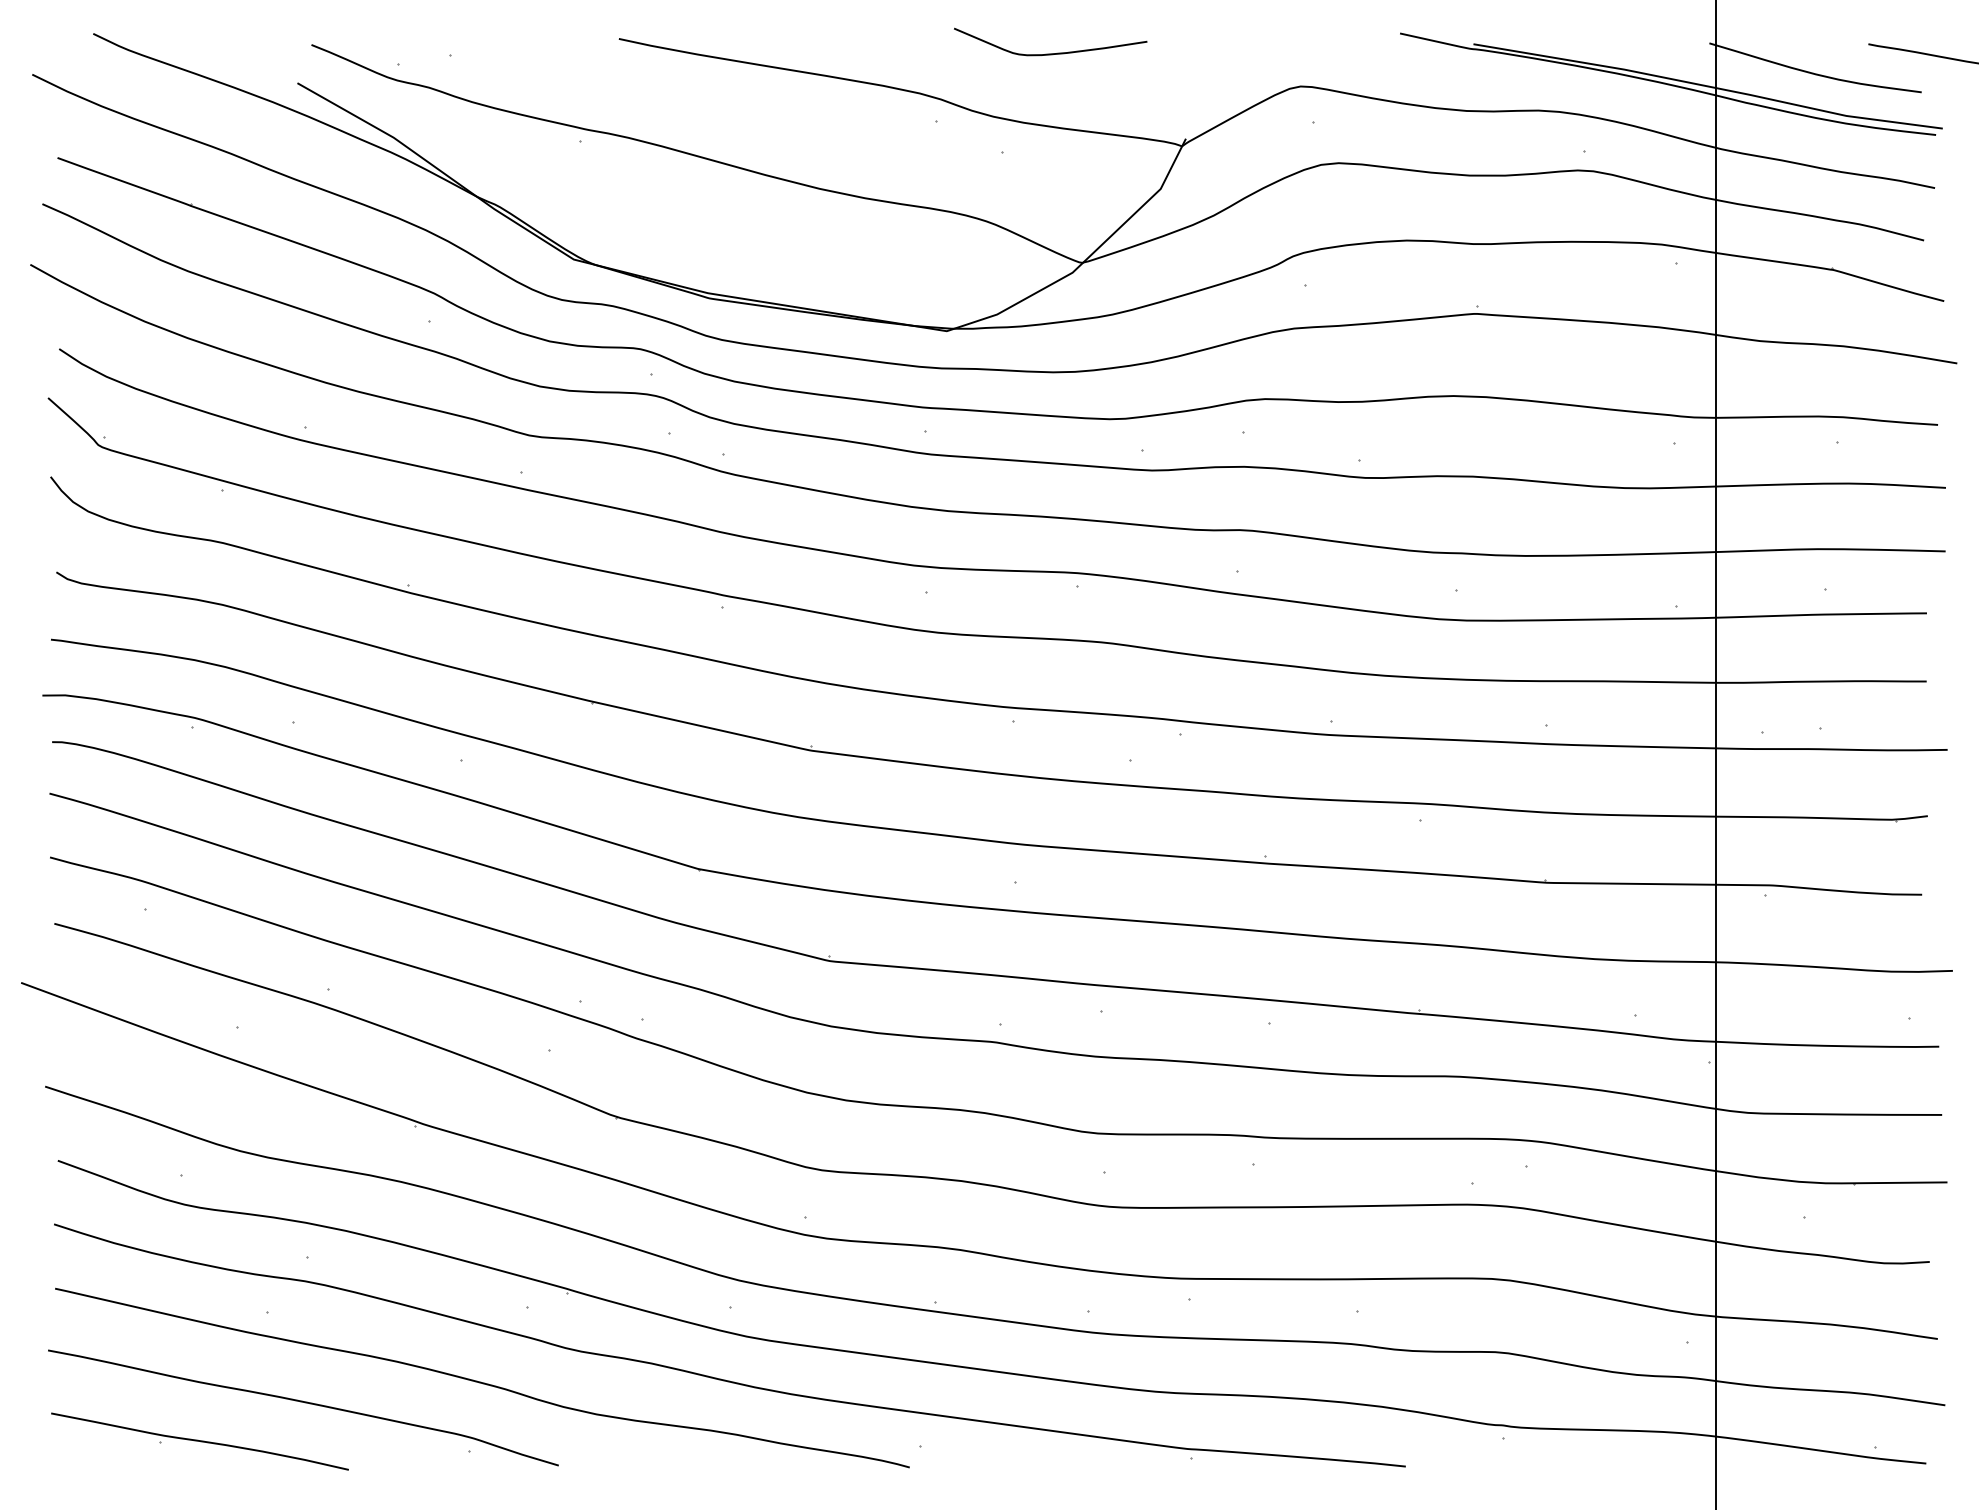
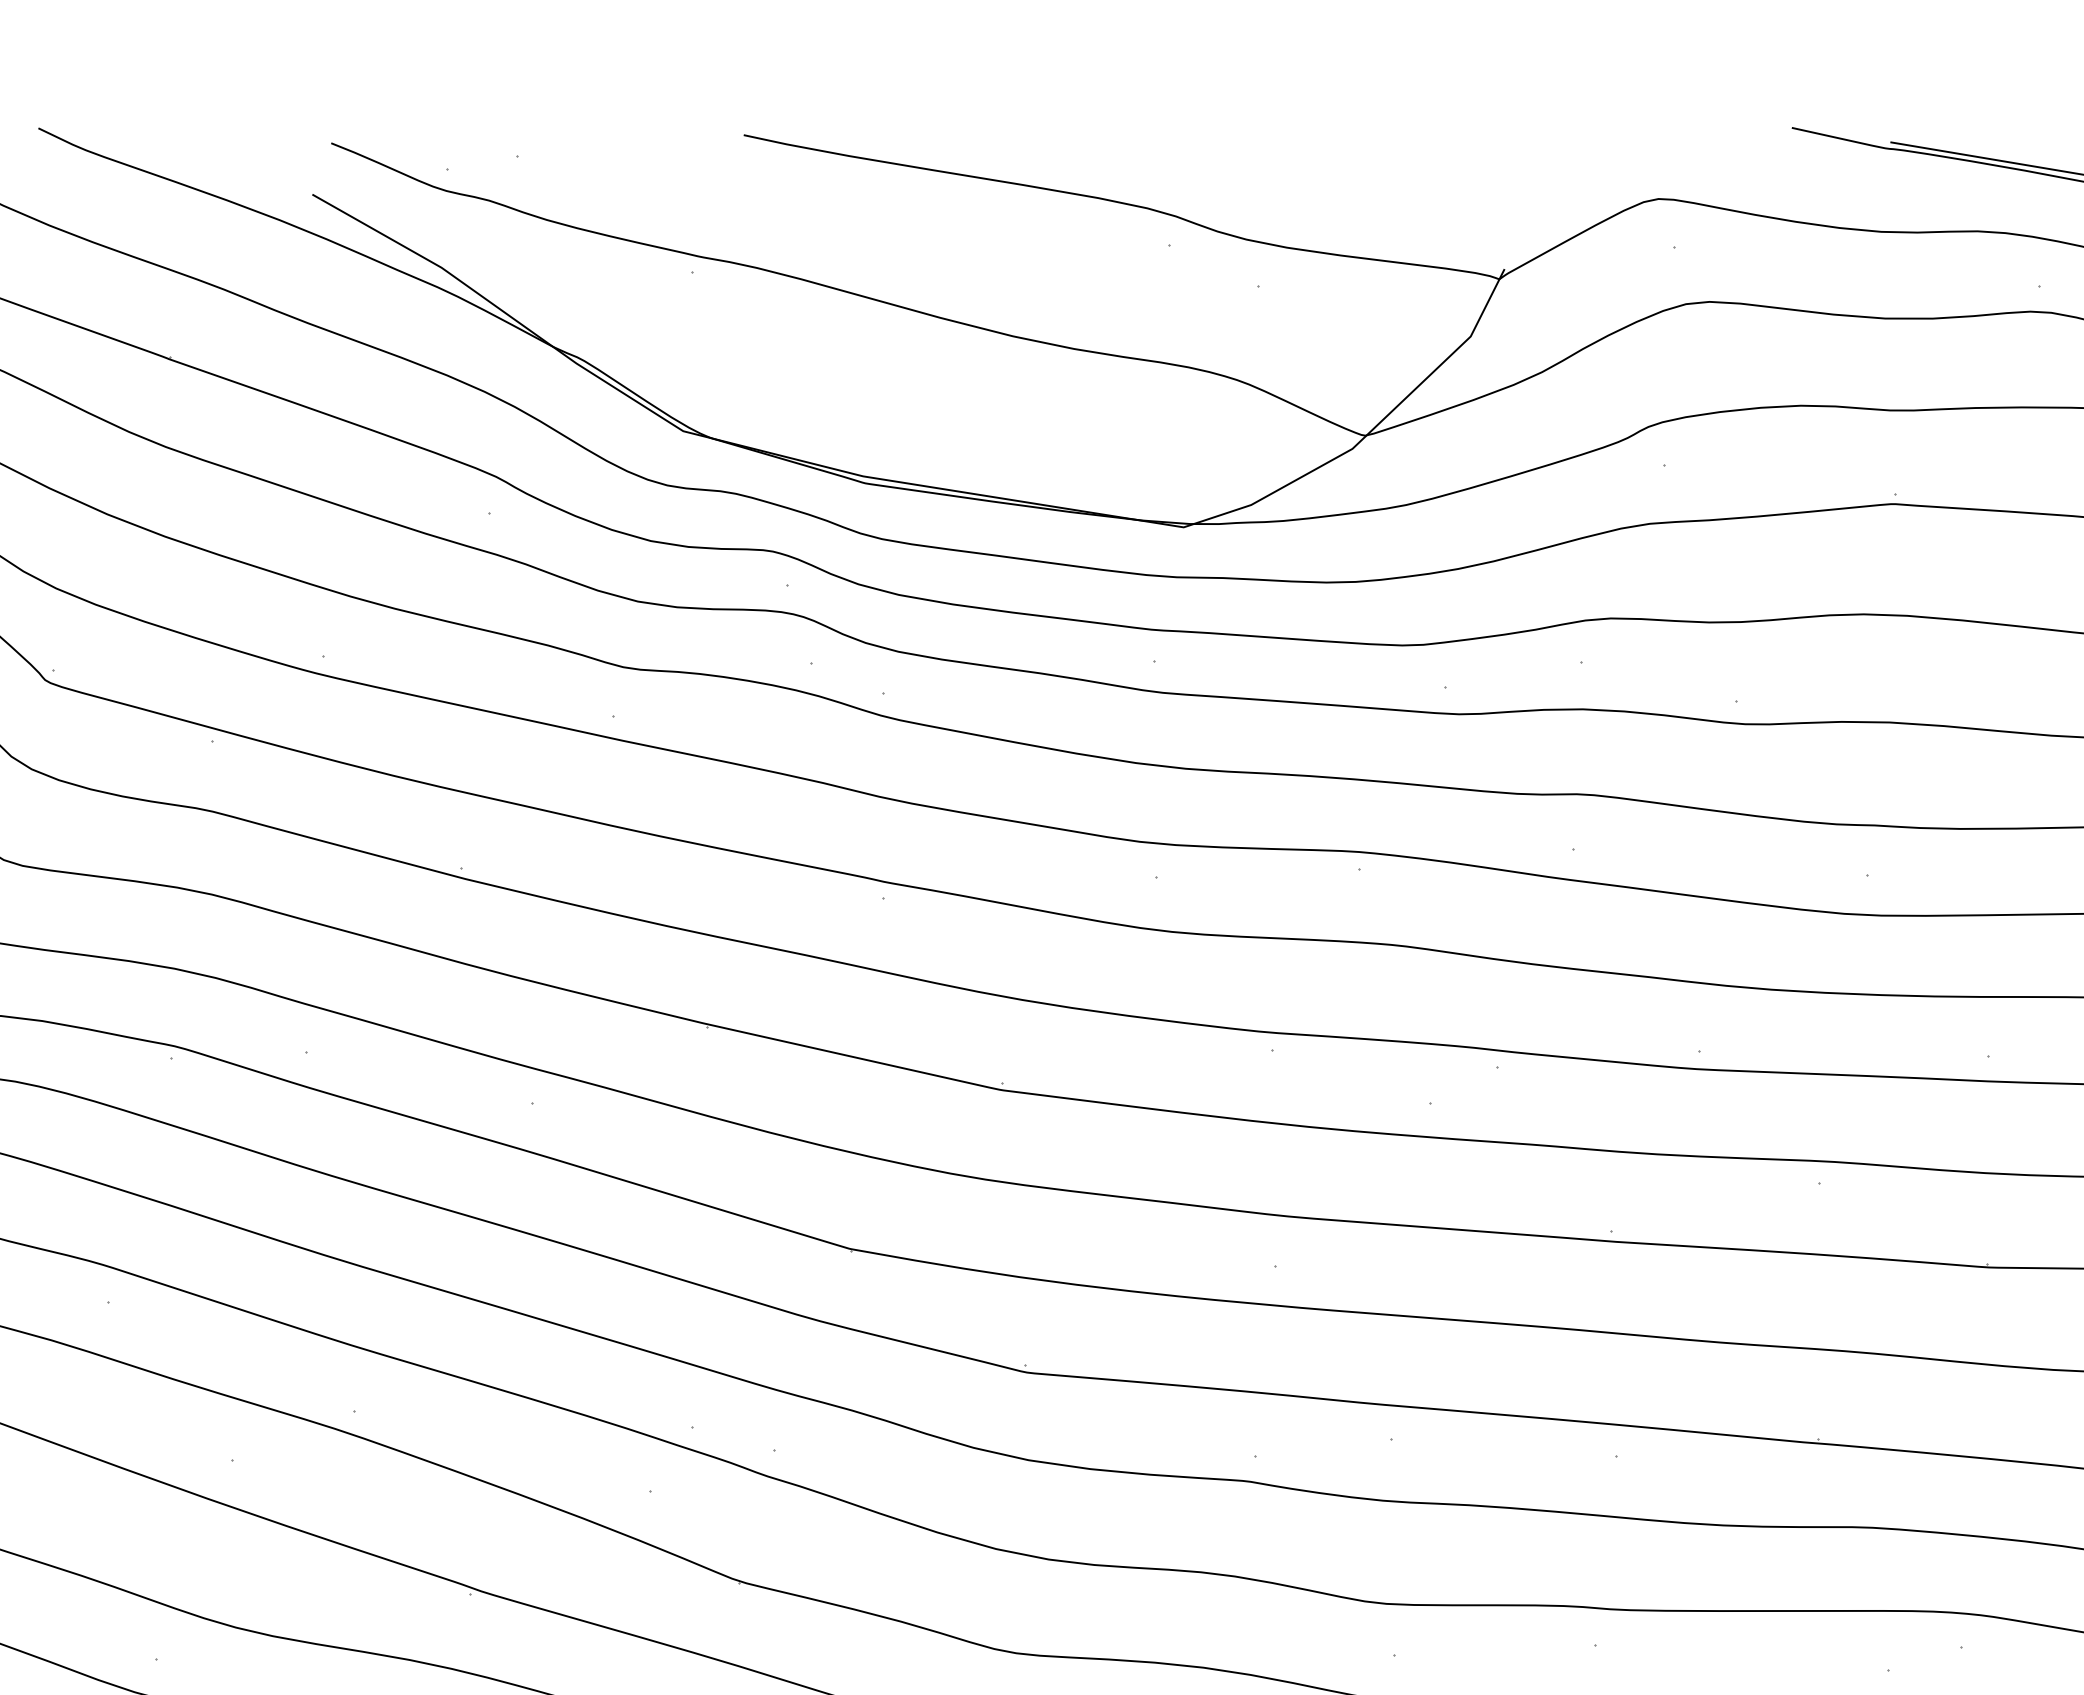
curve: (1050, 53) -> (1322, 154), removed

